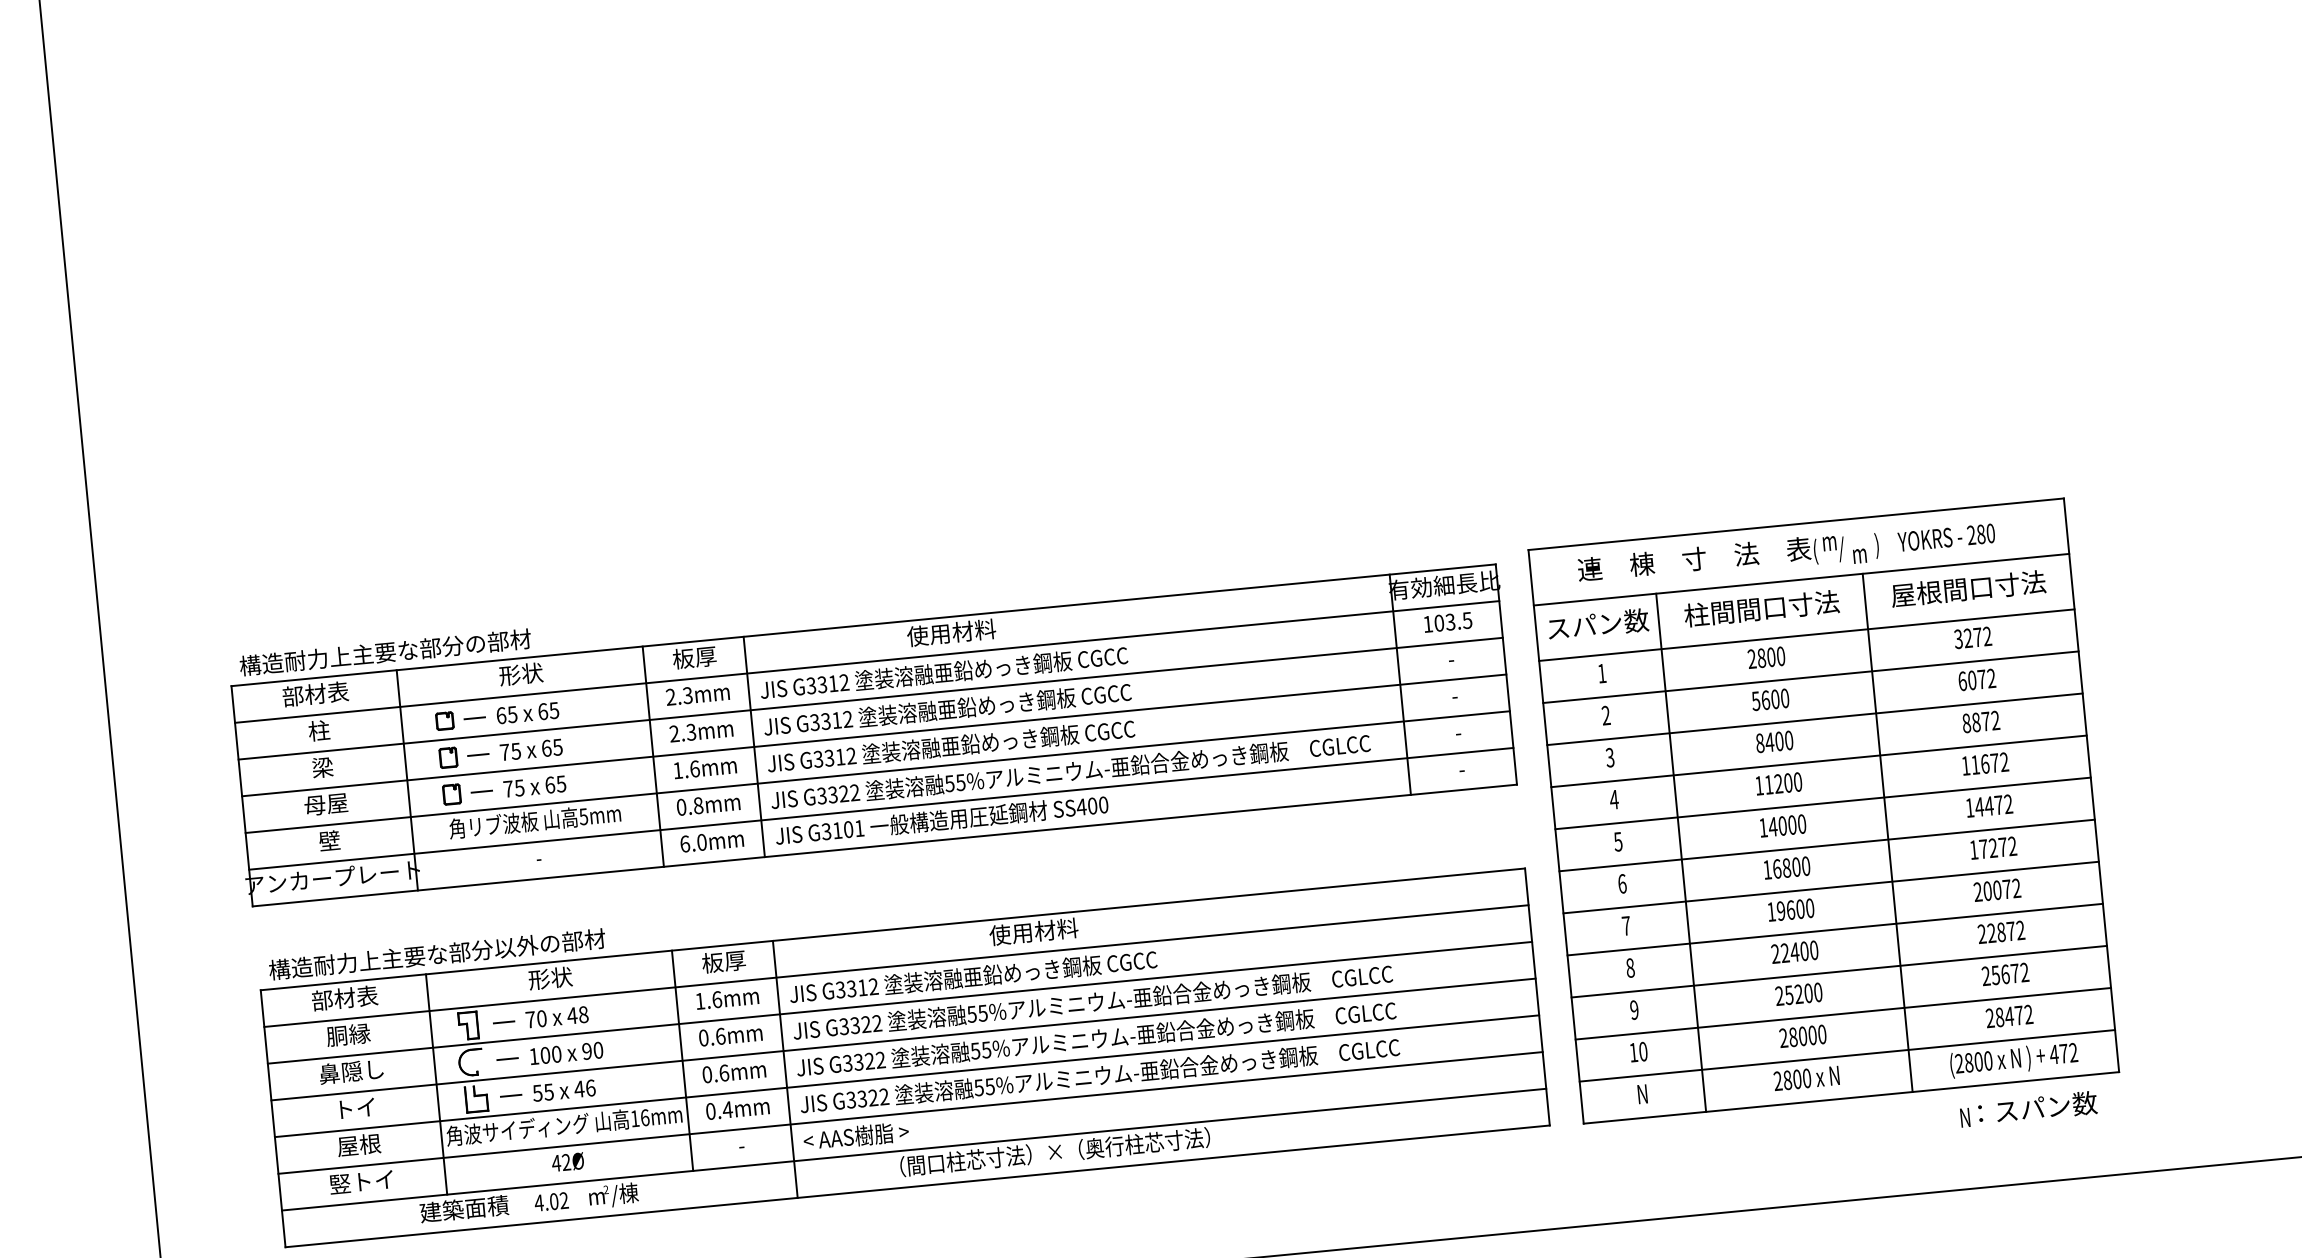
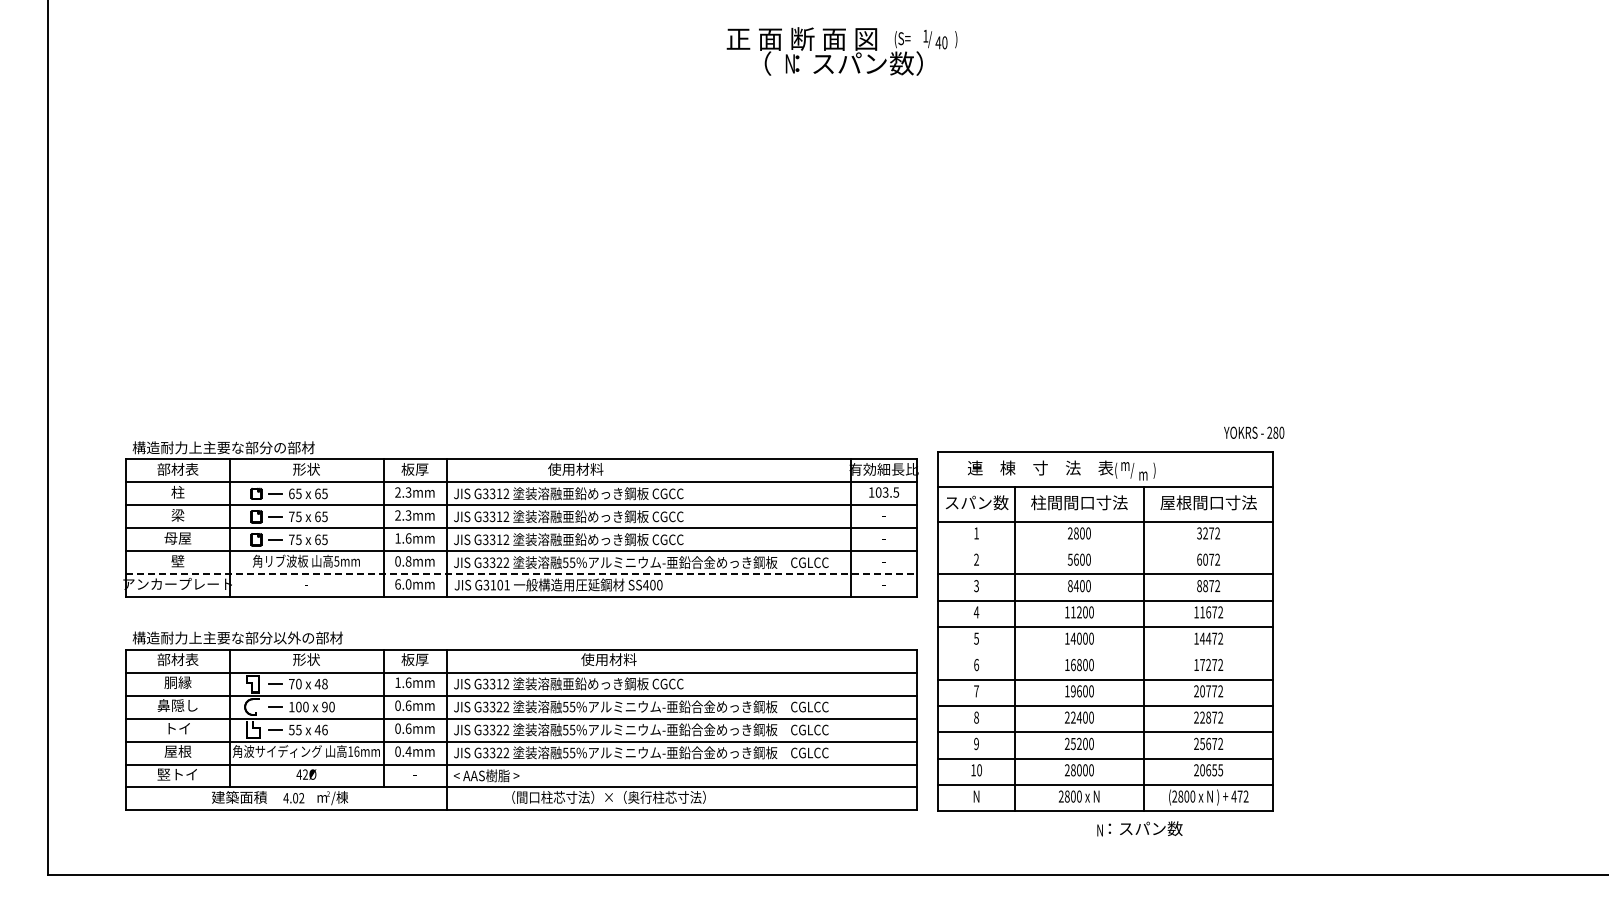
text: (1947, 537) -> (1254, 432), moved
line: (1810, 677) -> (1105, 548), removed
line: (882, 809) -> (522, 574), solid -> dashed
line: (1826, 845) -> (1105, 653), removed
text: (1997, 890) -> (1208, 691), 20072 -> 20772
text: (2014, 1016) -> (1211, 770), 28472 -> 20655
text: (2027, 1108) -> (1139, 828), moved

